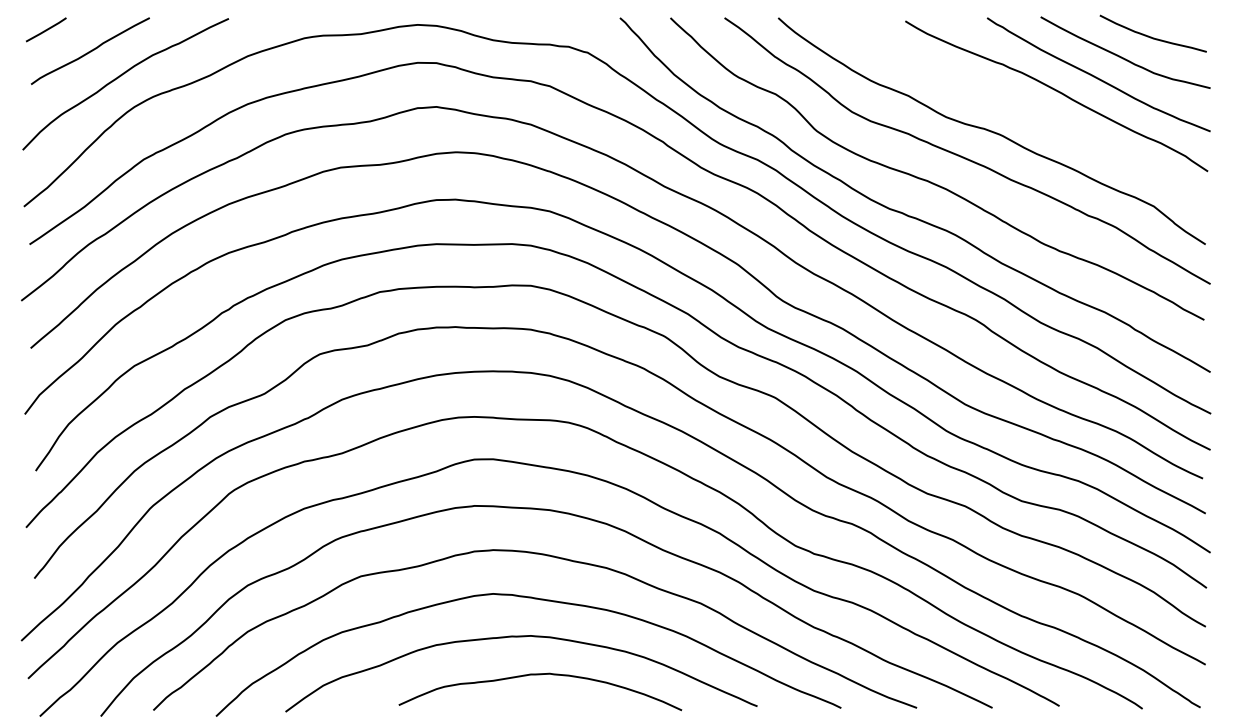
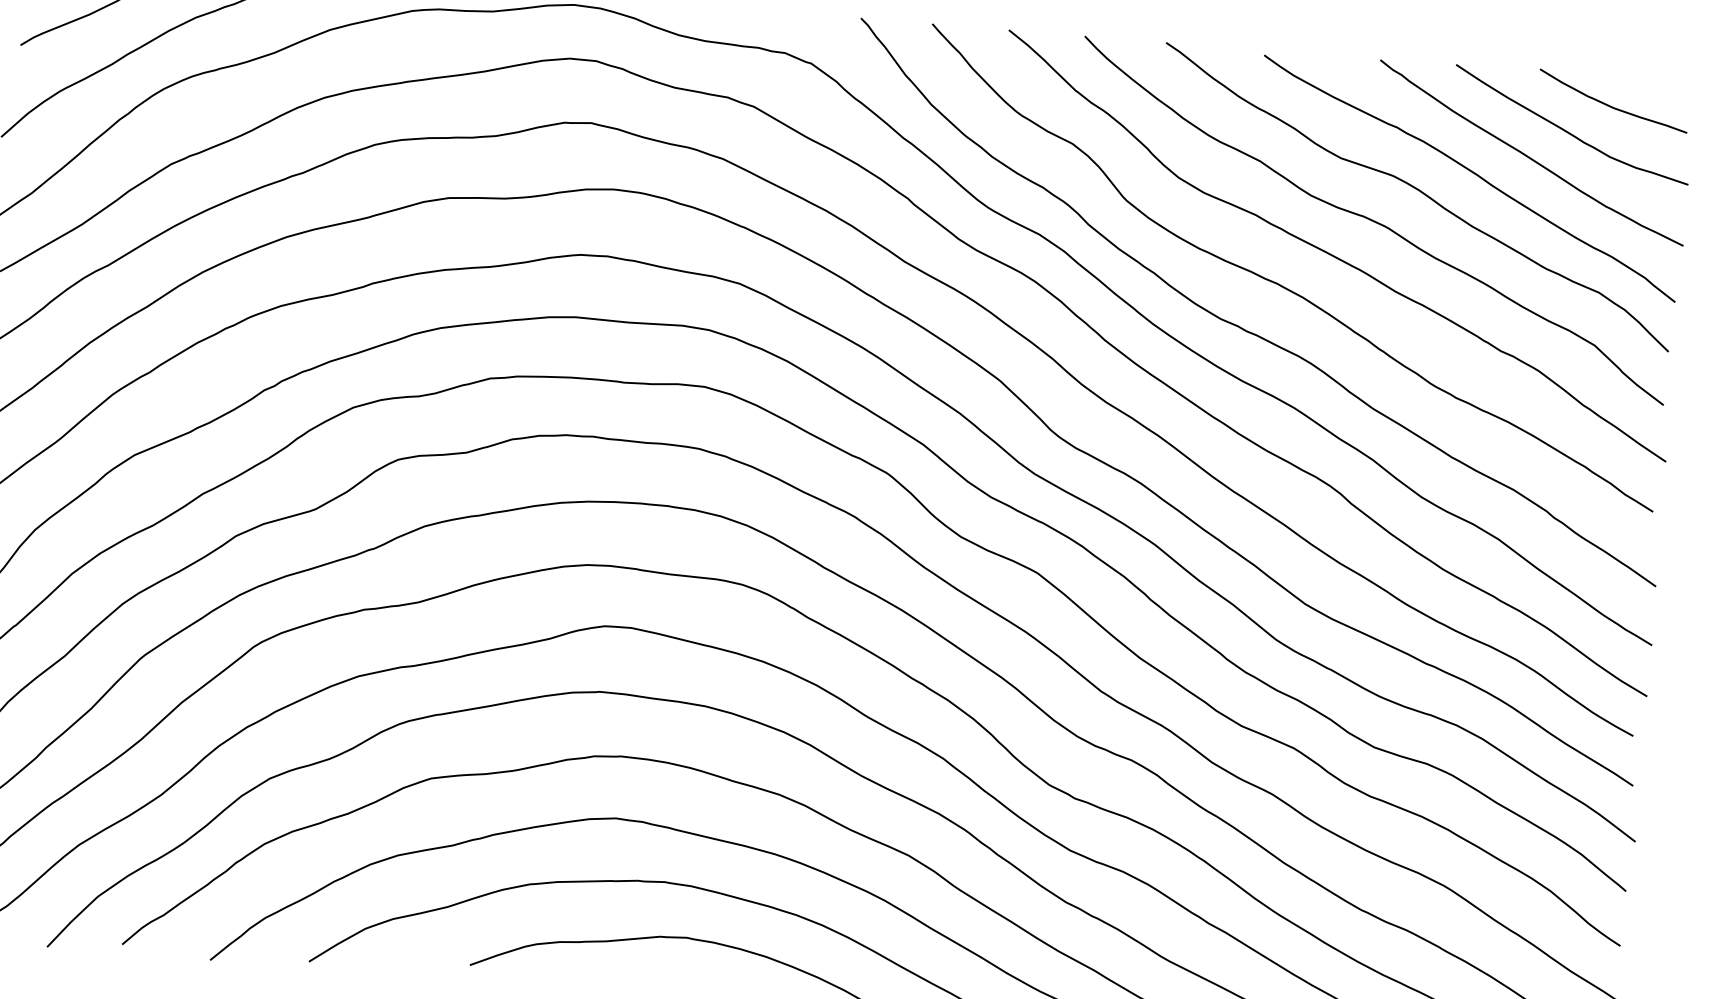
curve: (1021, 108) -> (1418, 191), added

